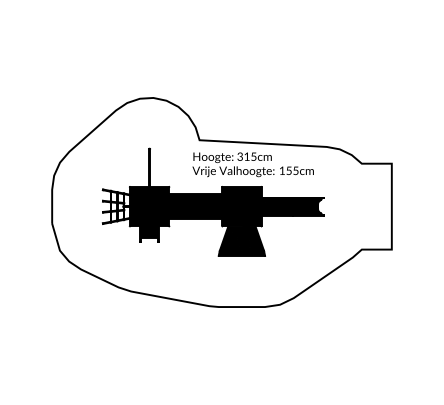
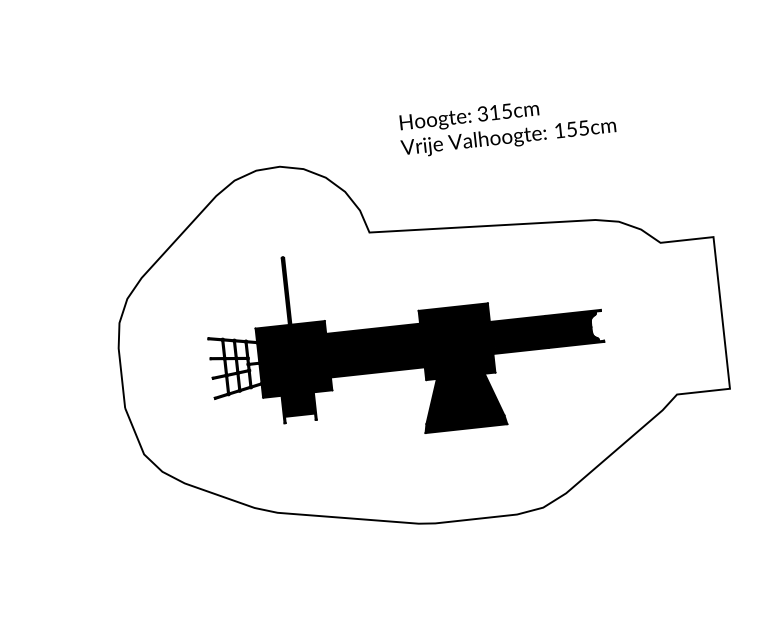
text: (252, 164) -> (505, 125), moved

